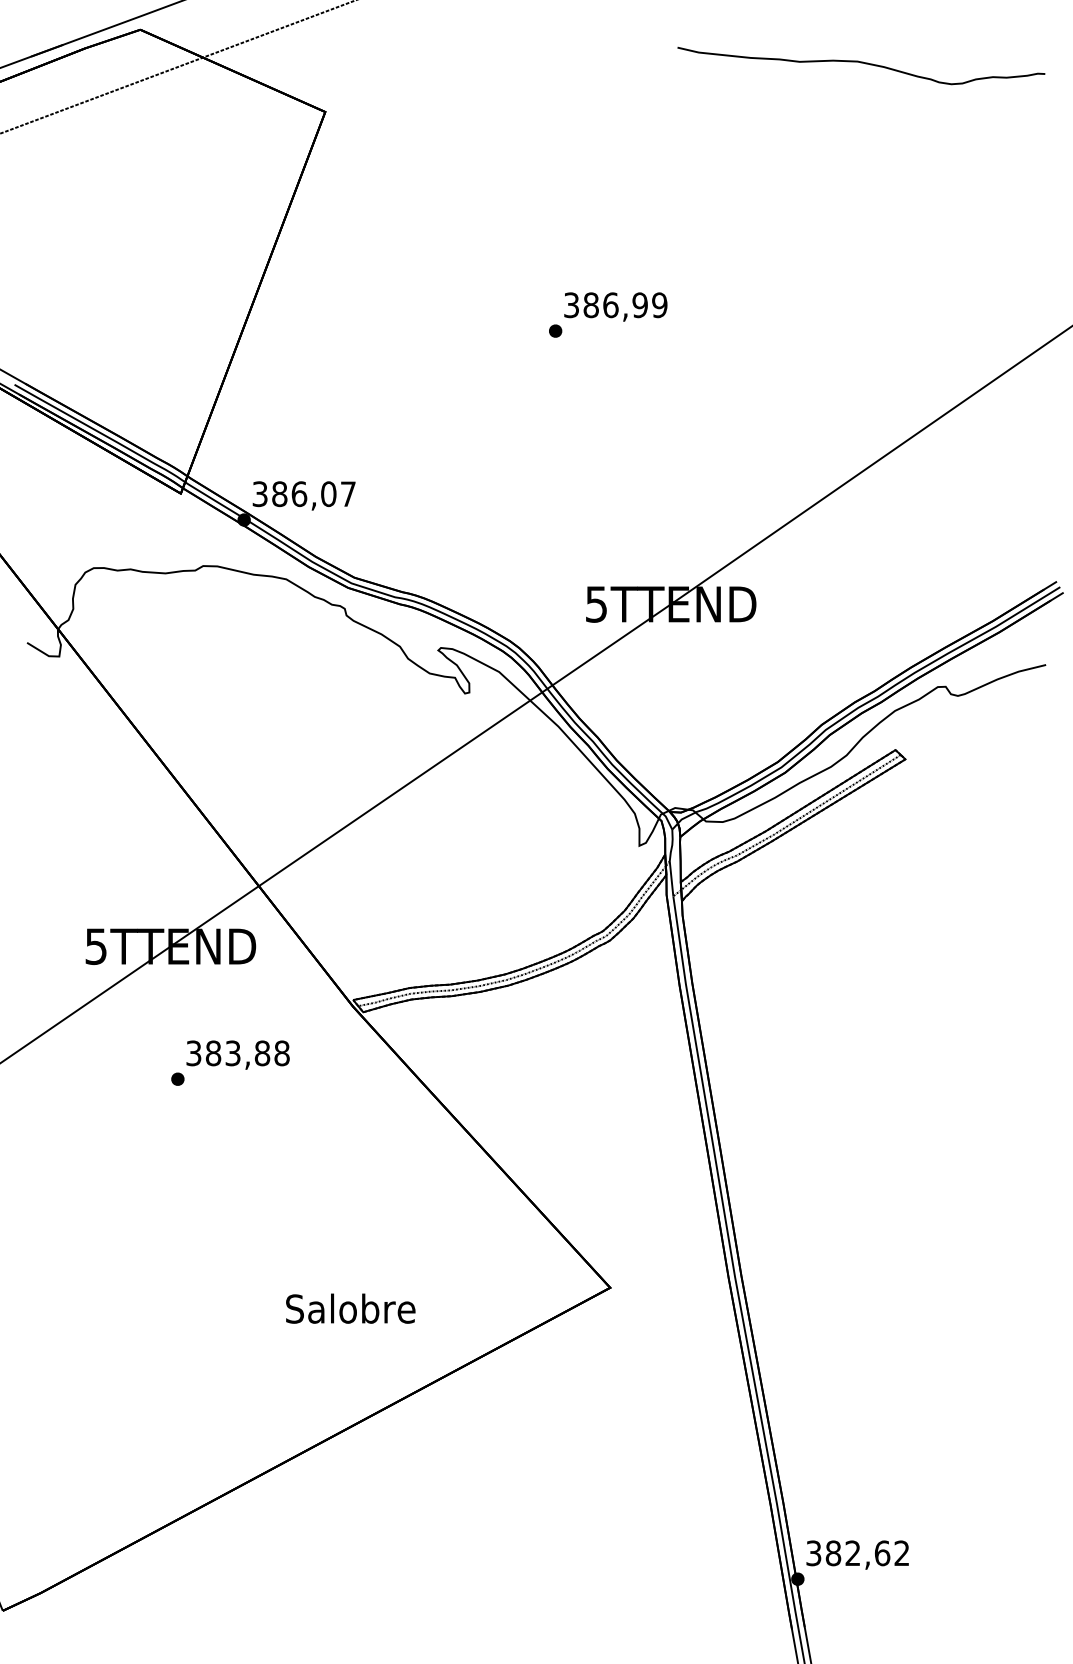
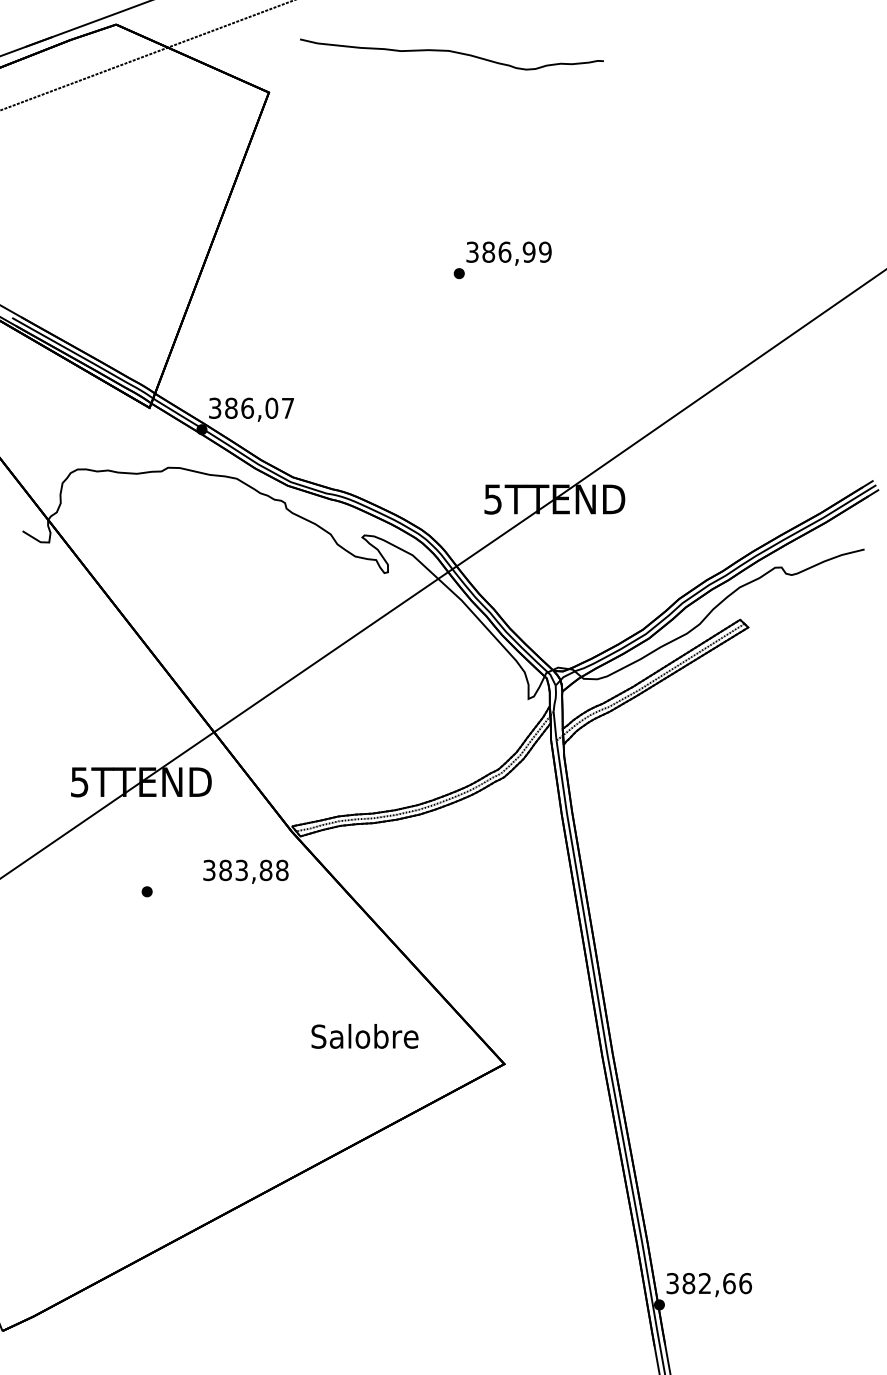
curve: (860, 63) -> (451, 52), moved
text: (237, 1054) -> (245, 871), moved
text: (350, 1308) -> (364, 1036), moved
text: (901, 1553) -> (745, 1283), 382,62 -> 382,66

